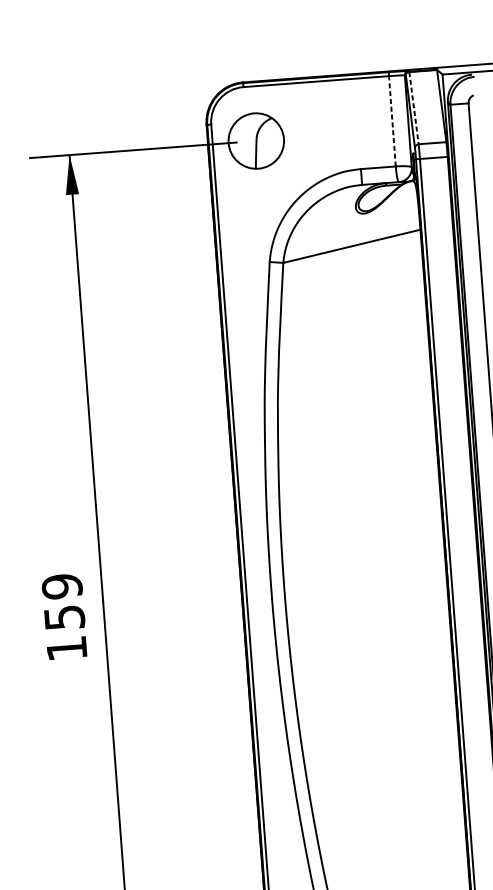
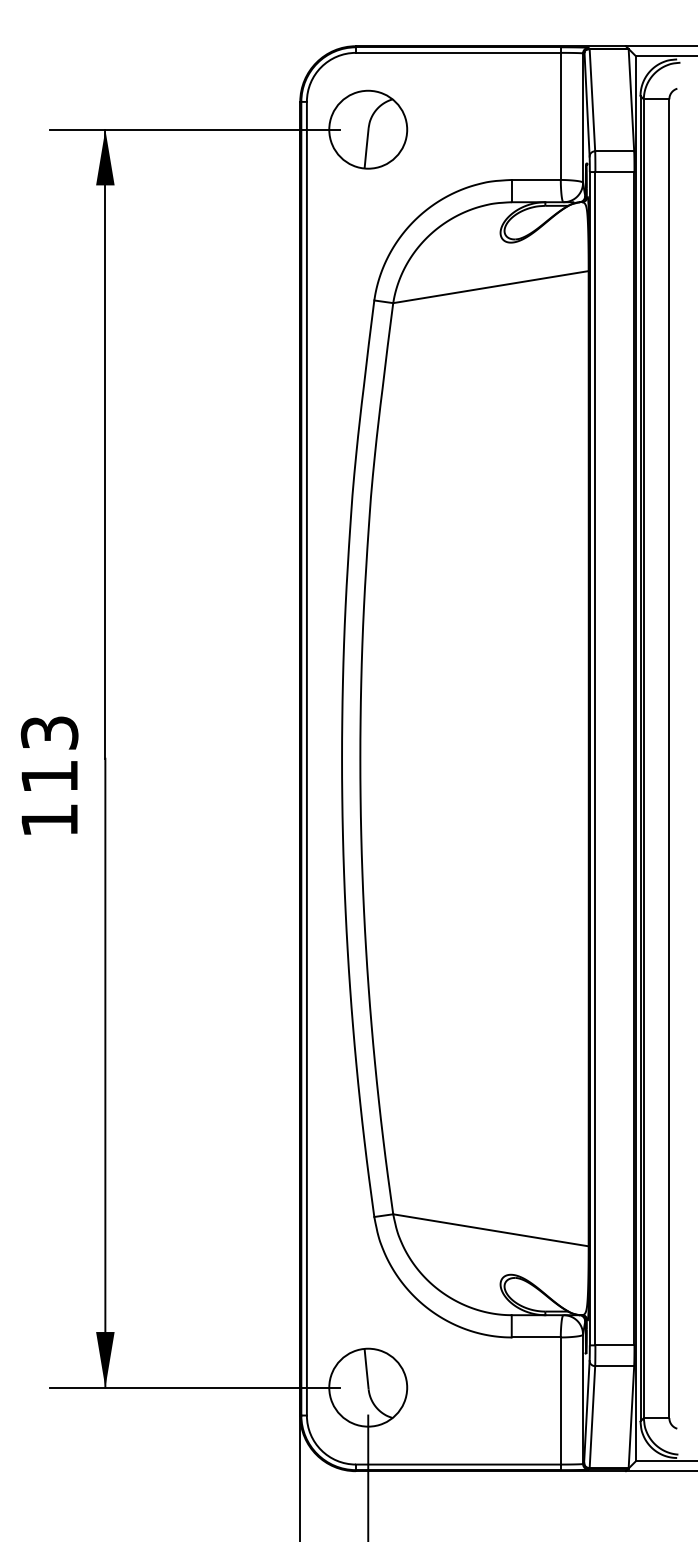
line: (414, 108) -> (592, 100), dashed -> solid
line: (392, 121) -> (560, 116), dashed -> solid
text: (63, 601) -> (49, 754), 159 -> 113

